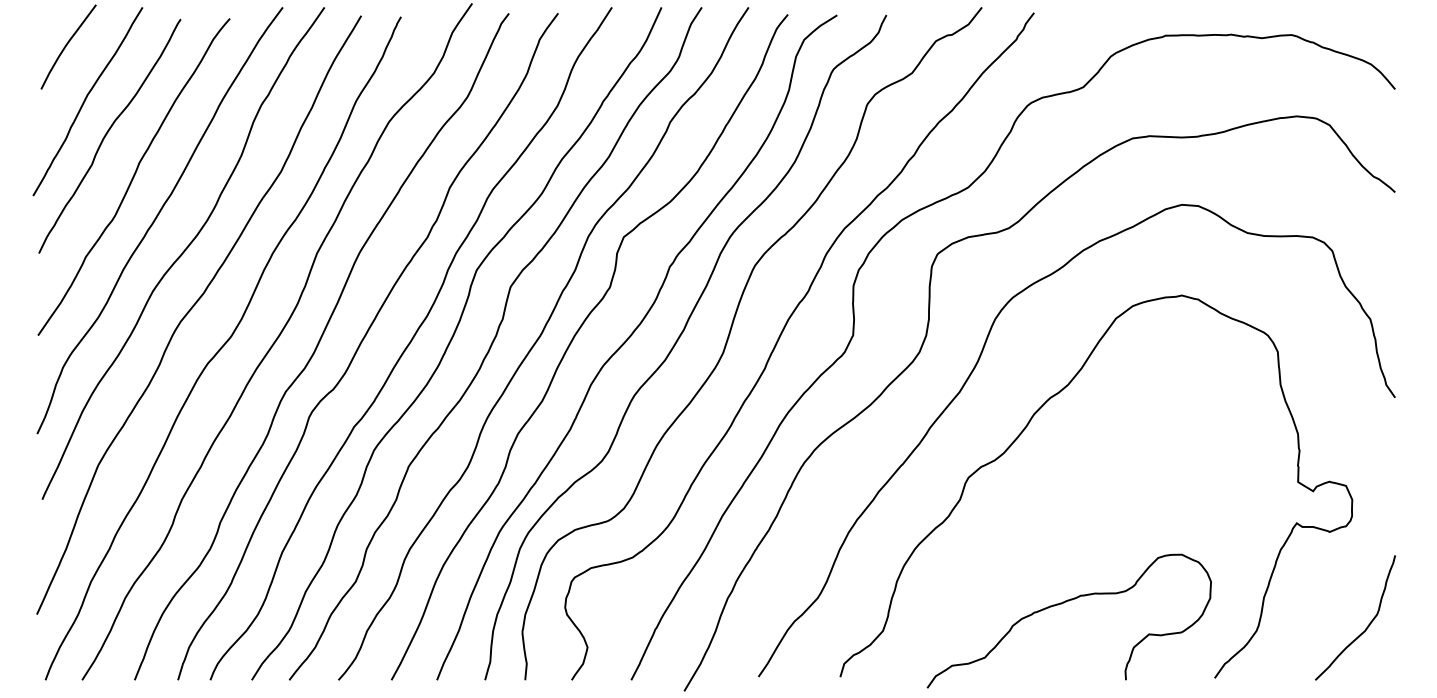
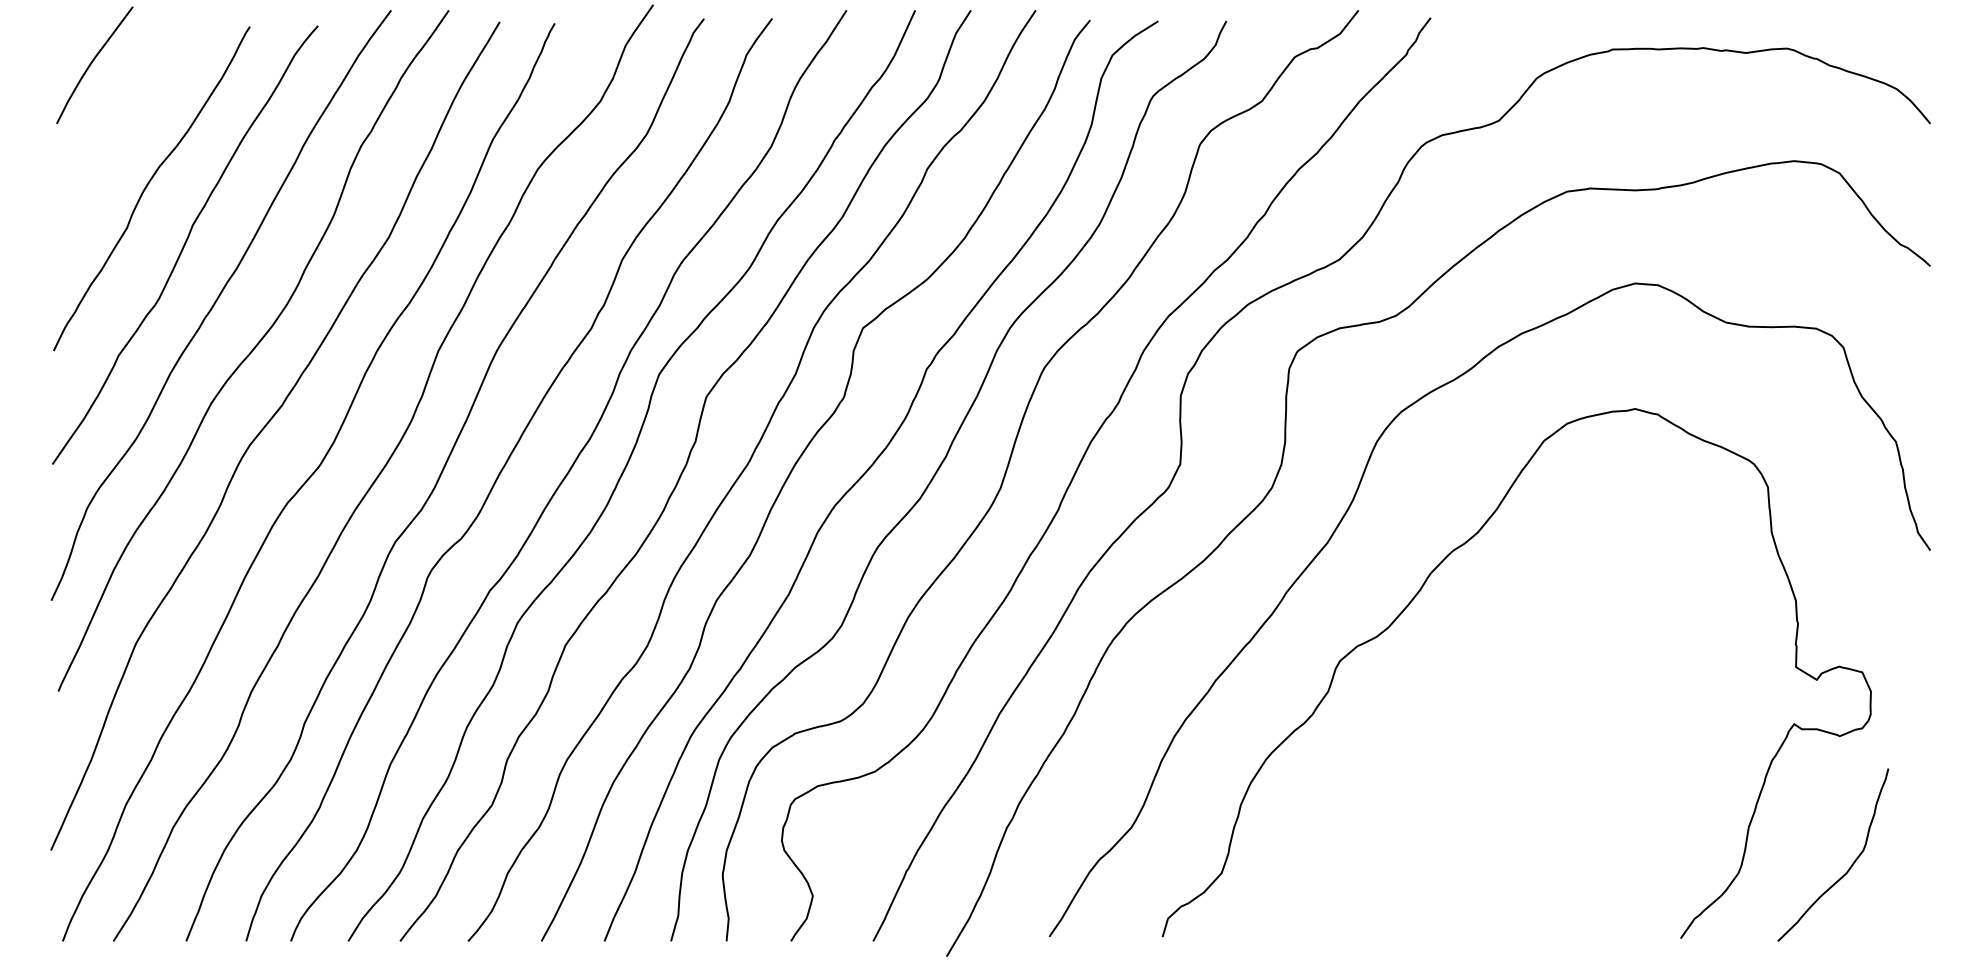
curve: (85, 100) -> (118, 139), removed
curve: (1062, 603) -> (1470, 835), removed
curve: (1366, 627) -> (1848, 868), moved

